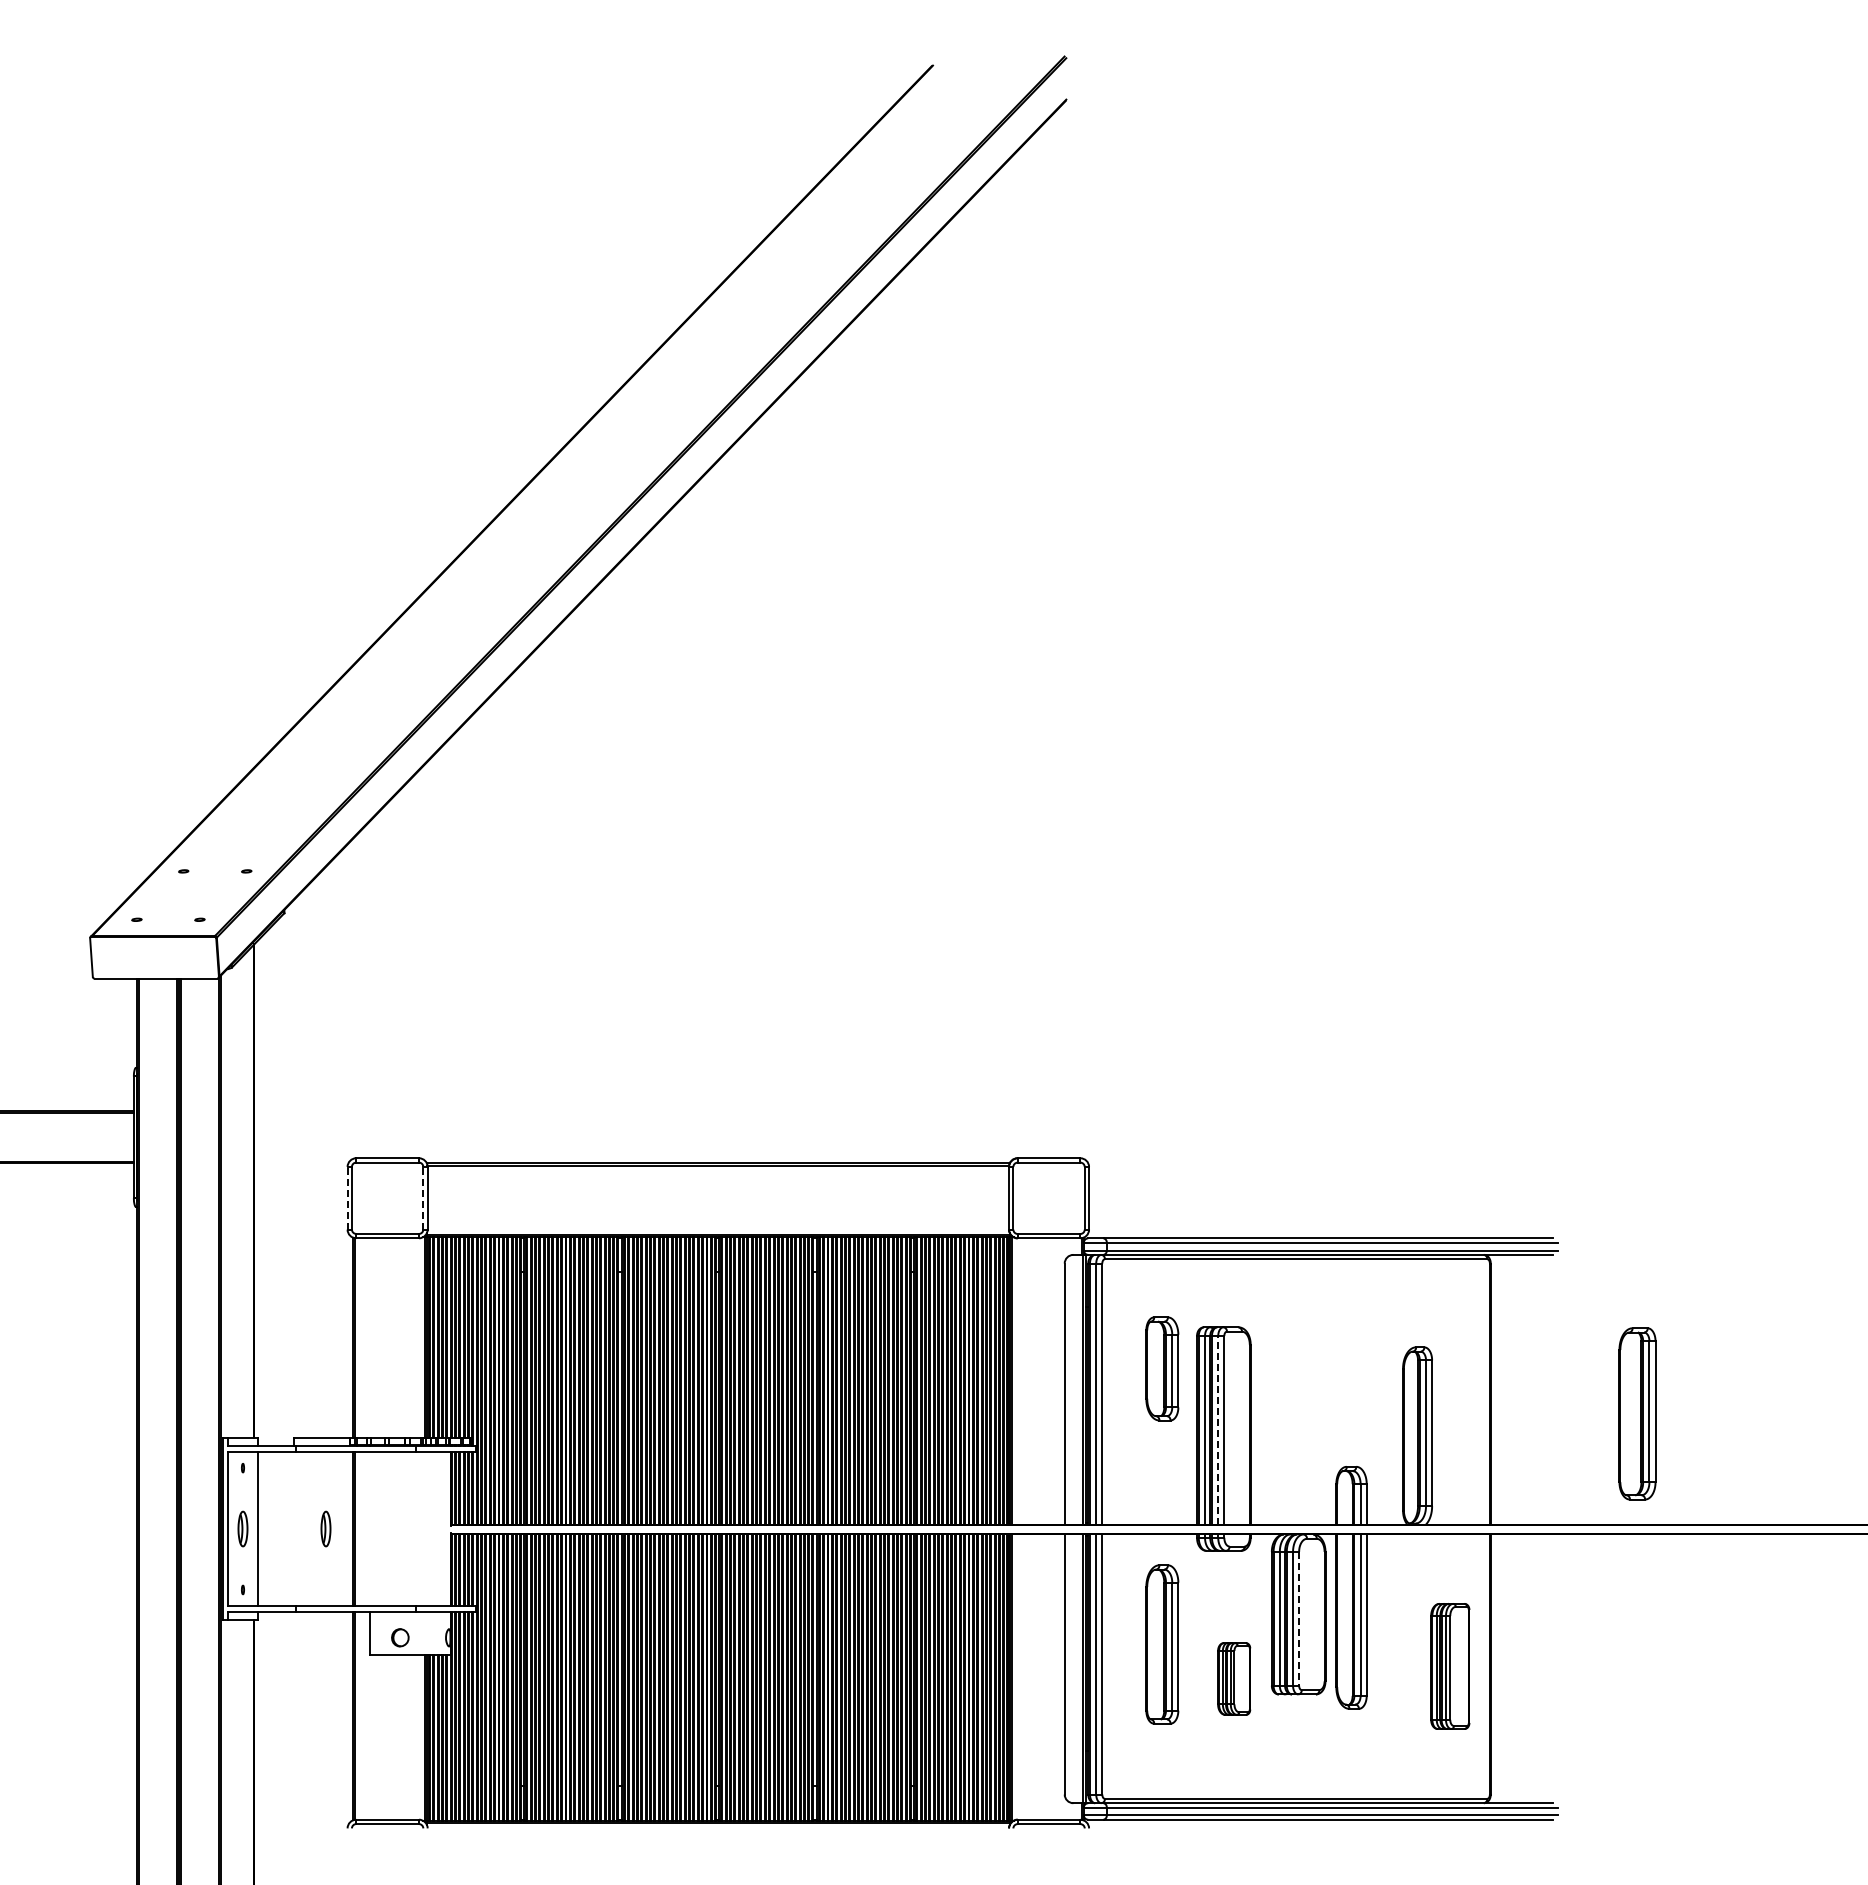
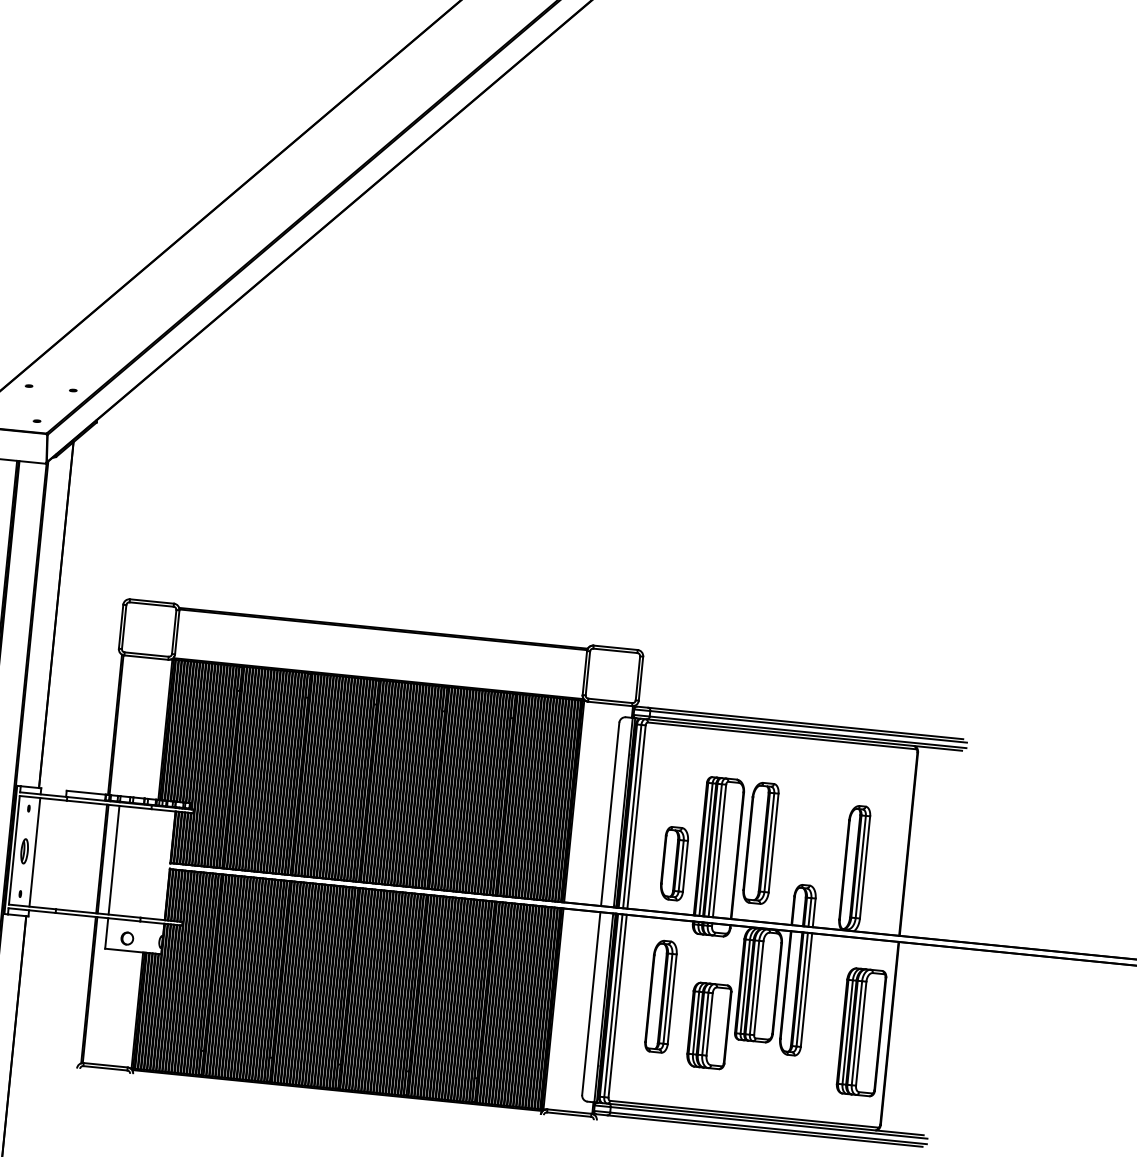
line: (347, 1197) -> (121, 626), dashed -> solid
line: (423, 1197) -> (174, 631), dashed -> solid
part: (1162, 1368) -> (674, 863), moved
part: (1637, 1413) -> (760, 843), moved
line: (1218, 1430) -> (715, 850), dashed -> solid
part: (325, 1528) -> (82, 856), removed
line: (370, 1528) -> (114, 859), added
line: (1299, 1618) -> (759, 988), dashed -> solid
part: (1450, 1666) -> (861, 1032), size x1.43
part: (1233, 1678) -> (708, 1025), size x1.67

